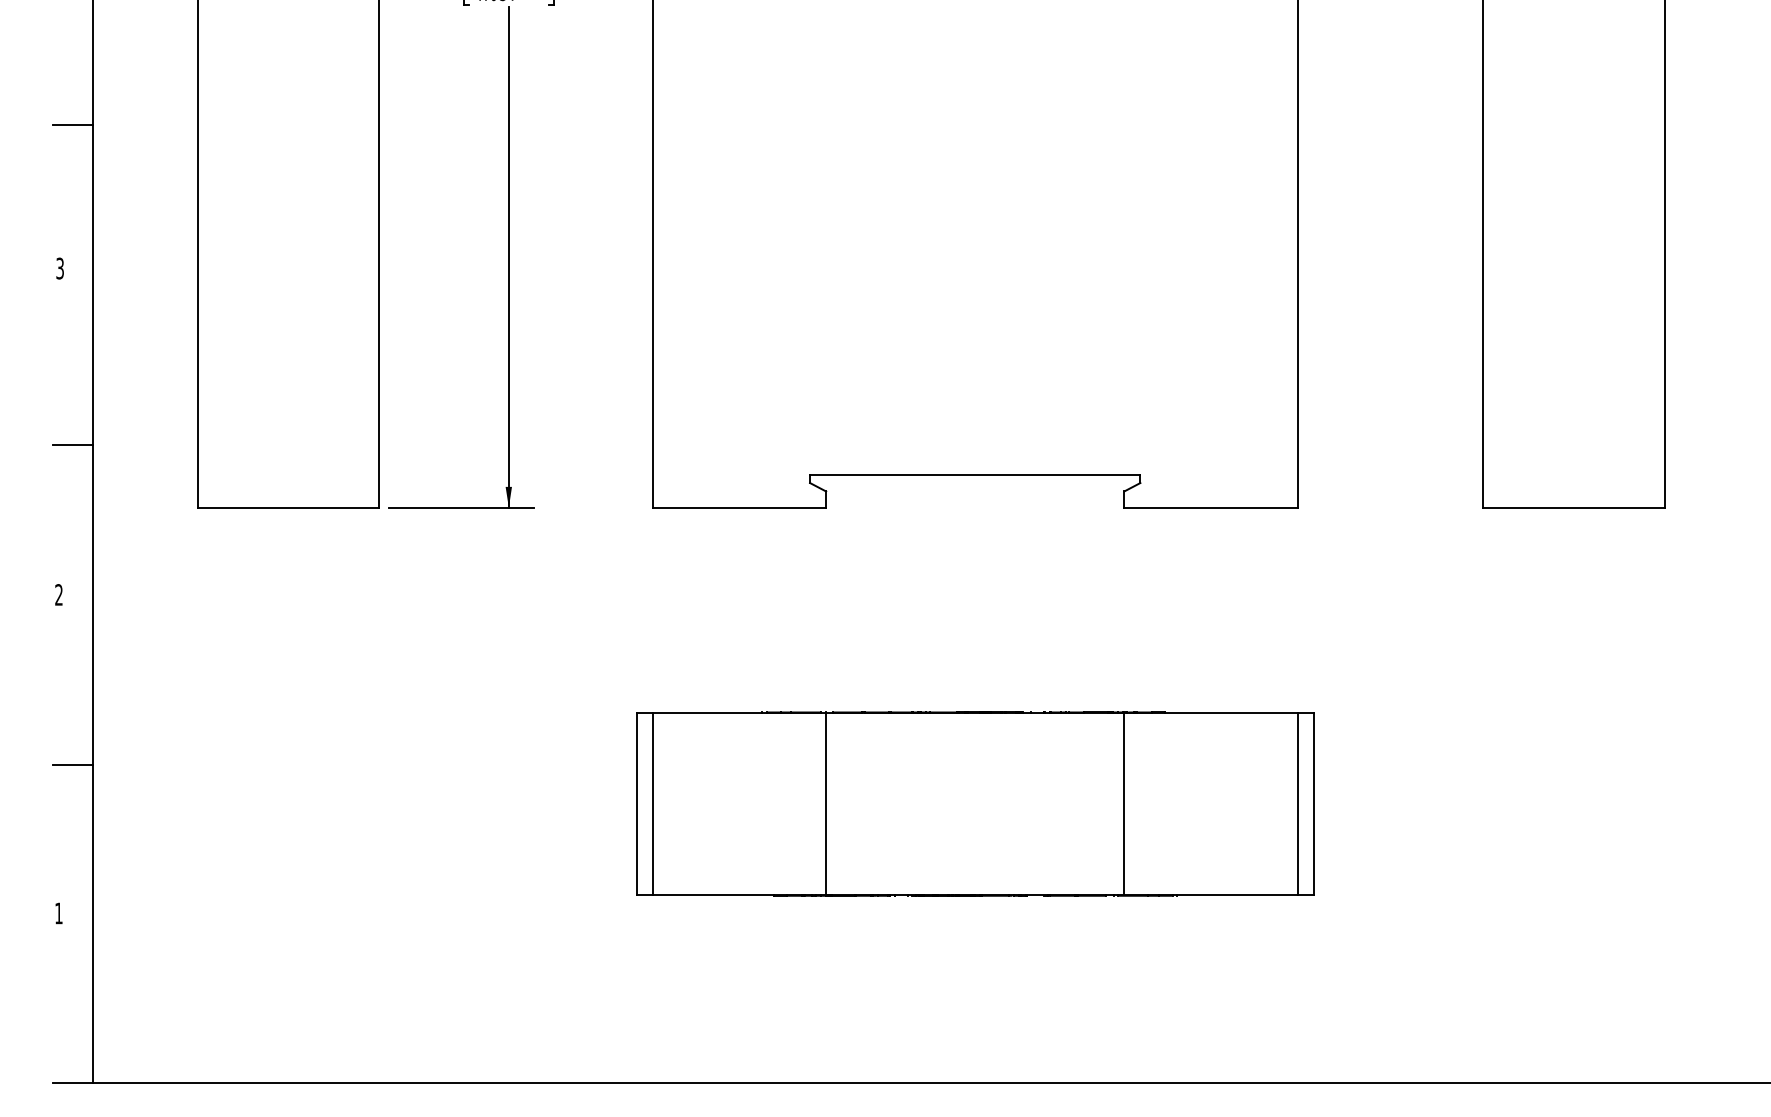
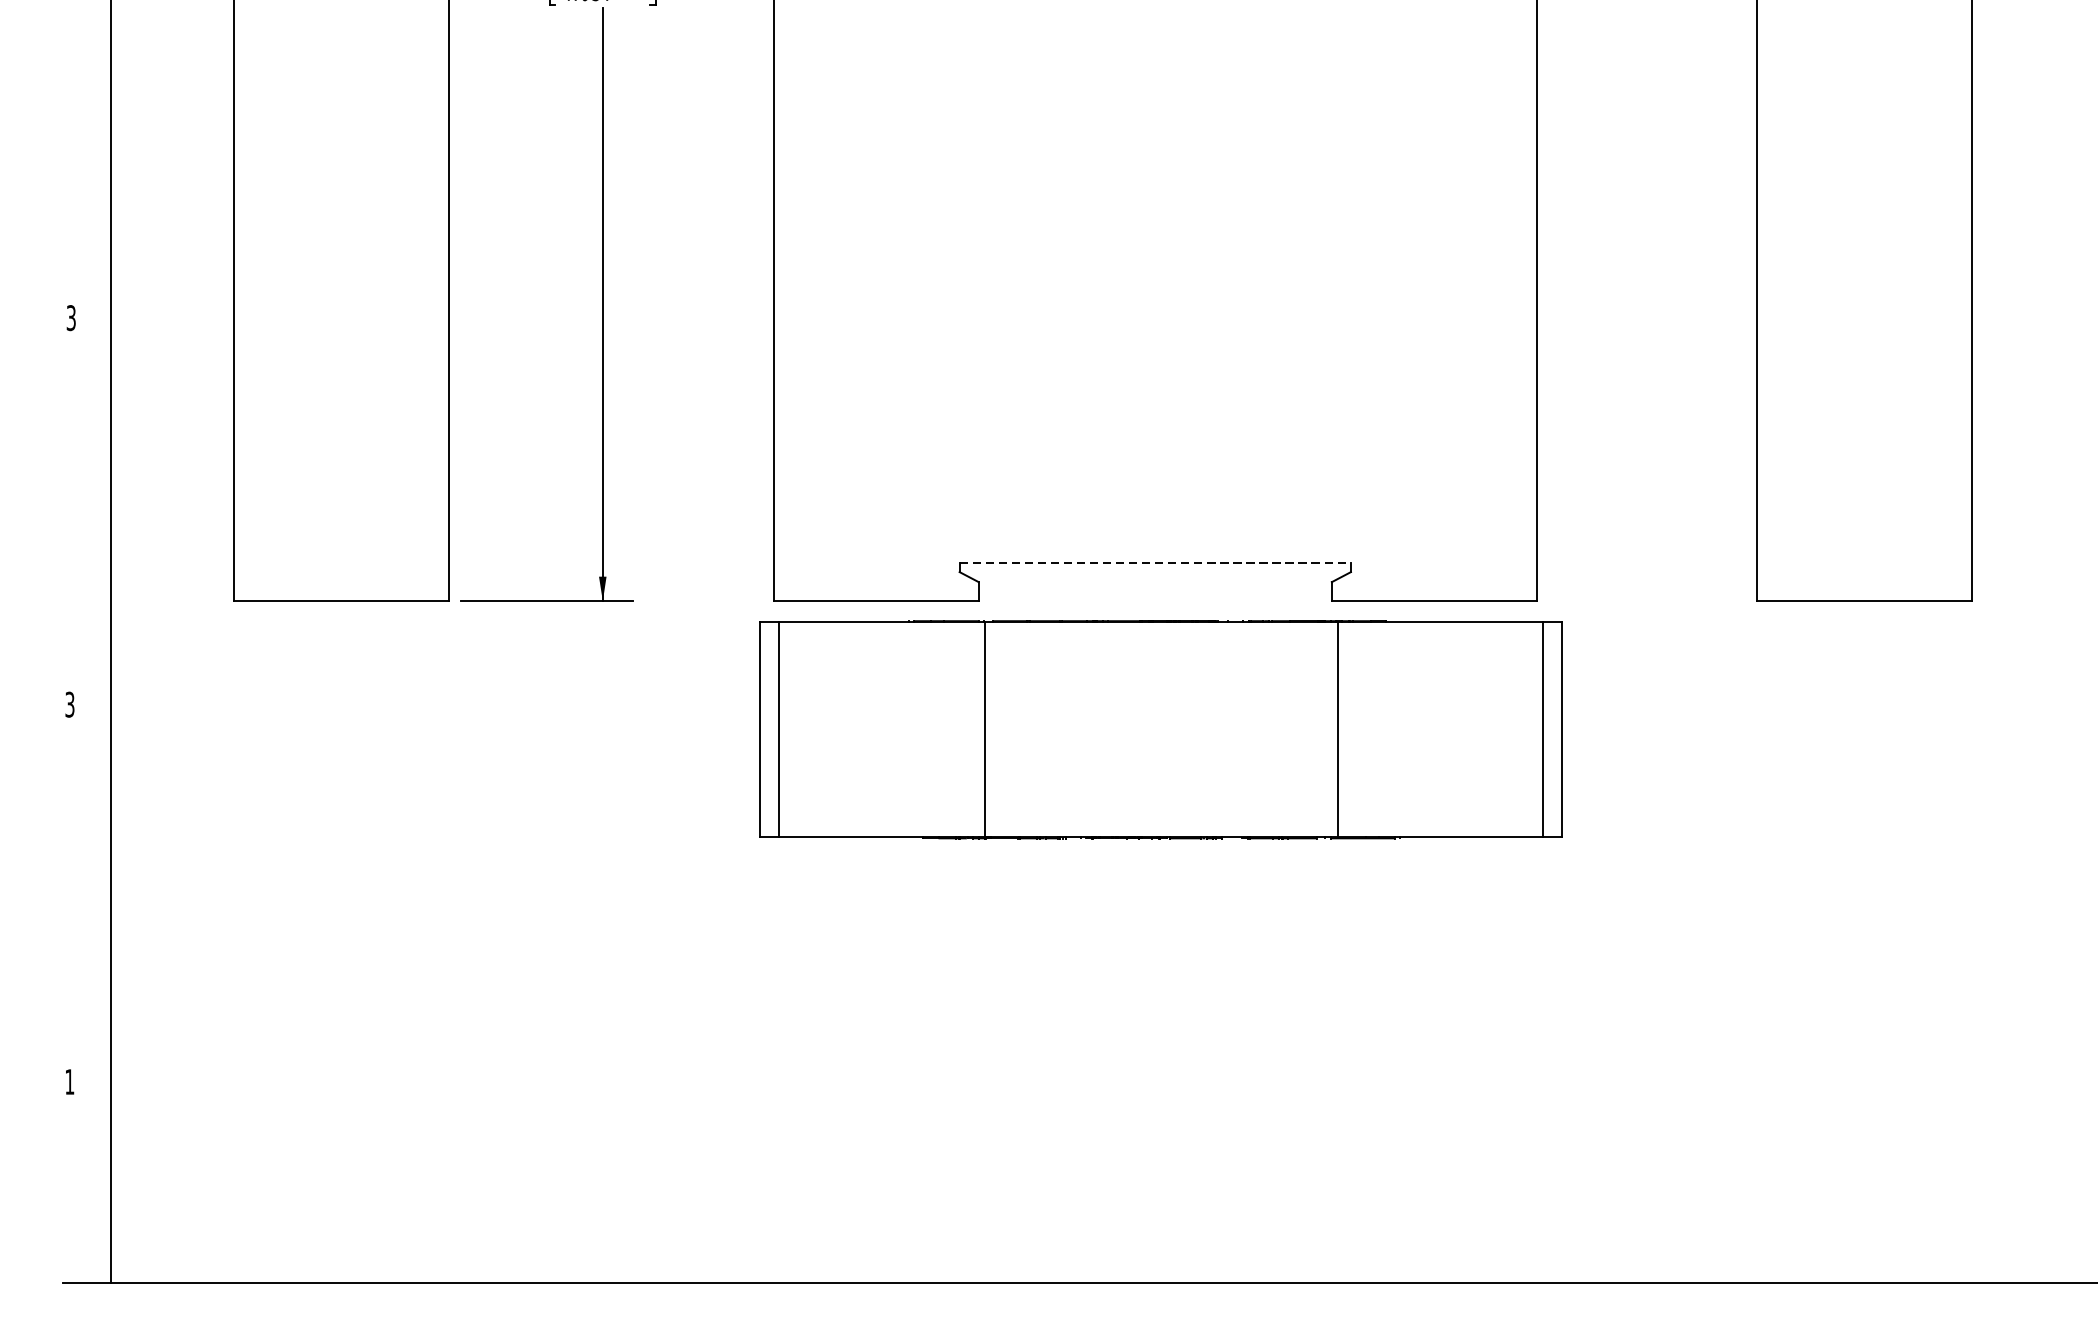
line: (73, 124) -> (87, 147), removed
line: (73, 444) -> (87, 526), removed
line: (975, 475) -> (1155, 563), solid -> dashed
text: (58, 594) -> (69, 704), 2 -> 3
line: (73, 764) -> (87, 905), removed
part: (975, 803) -> (1161, 729), moved

